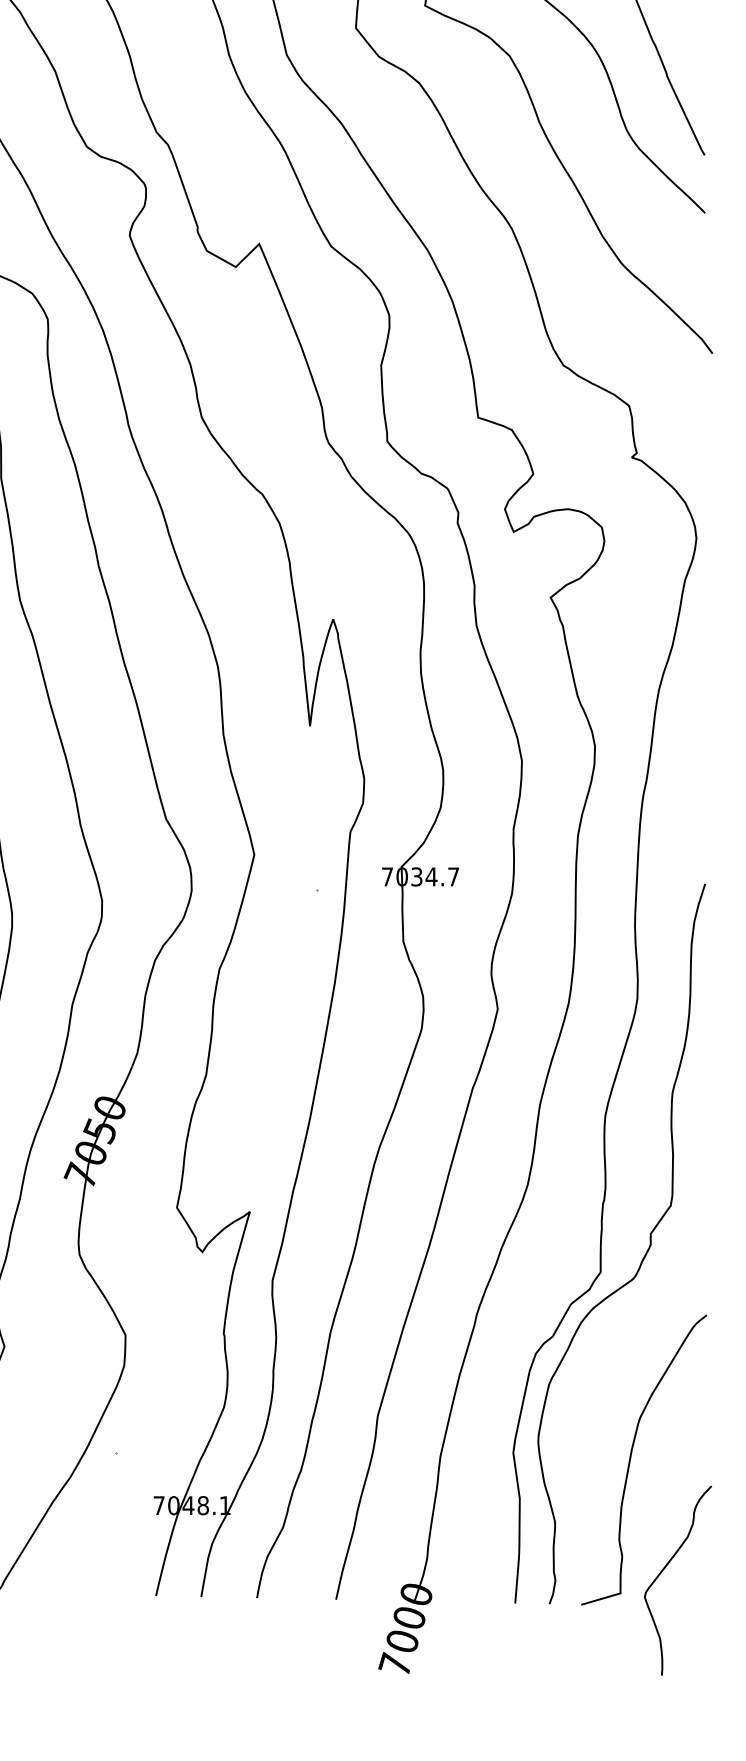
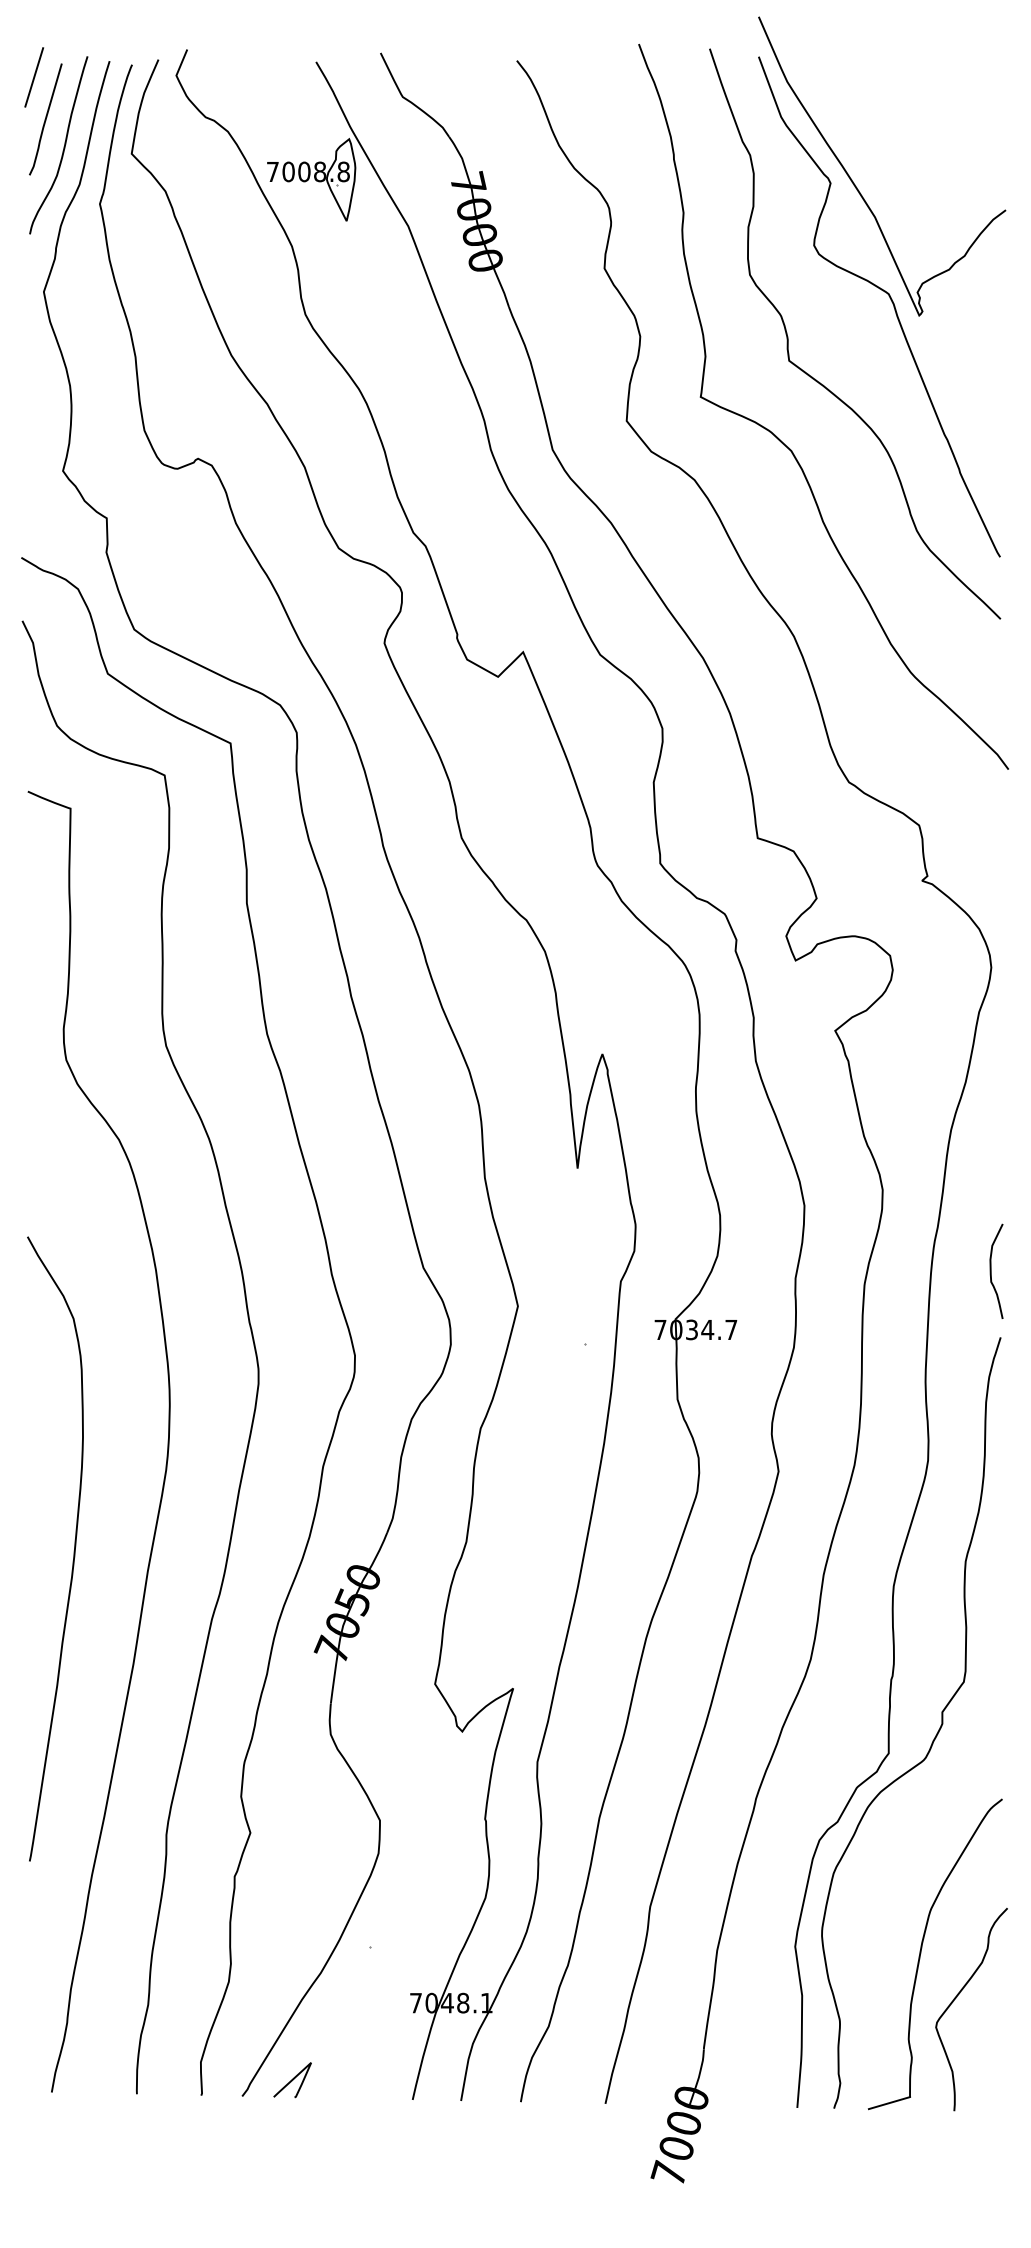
curve: (696, 821) -> (991, 1270), added
curve: (664, 1569) -> (957, 1997), moved
curve: (43, 1577) -> (292, 2080), added

